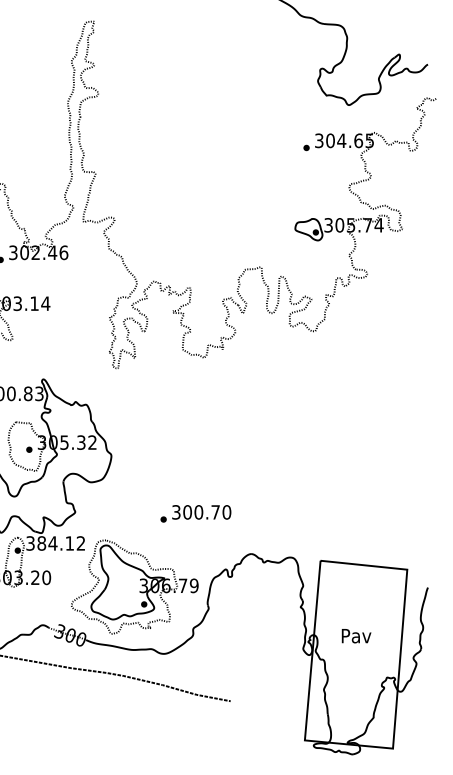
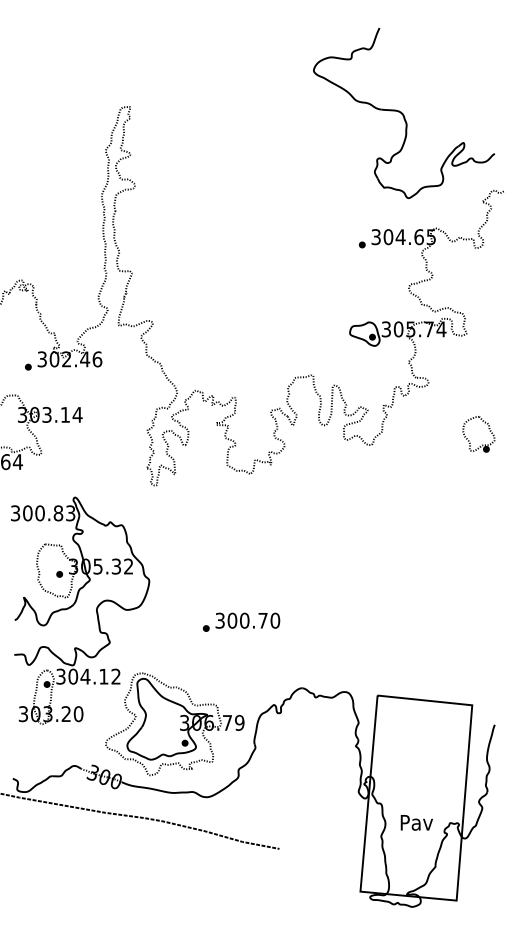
part: (416, 330) -> (482, 444), added
text: (195, 513) -> (241, 621), moved
text: (41, 543) -> (73, 676), 384.12 -> 304.12
text: (356, 635) -> (416, 822), moved

